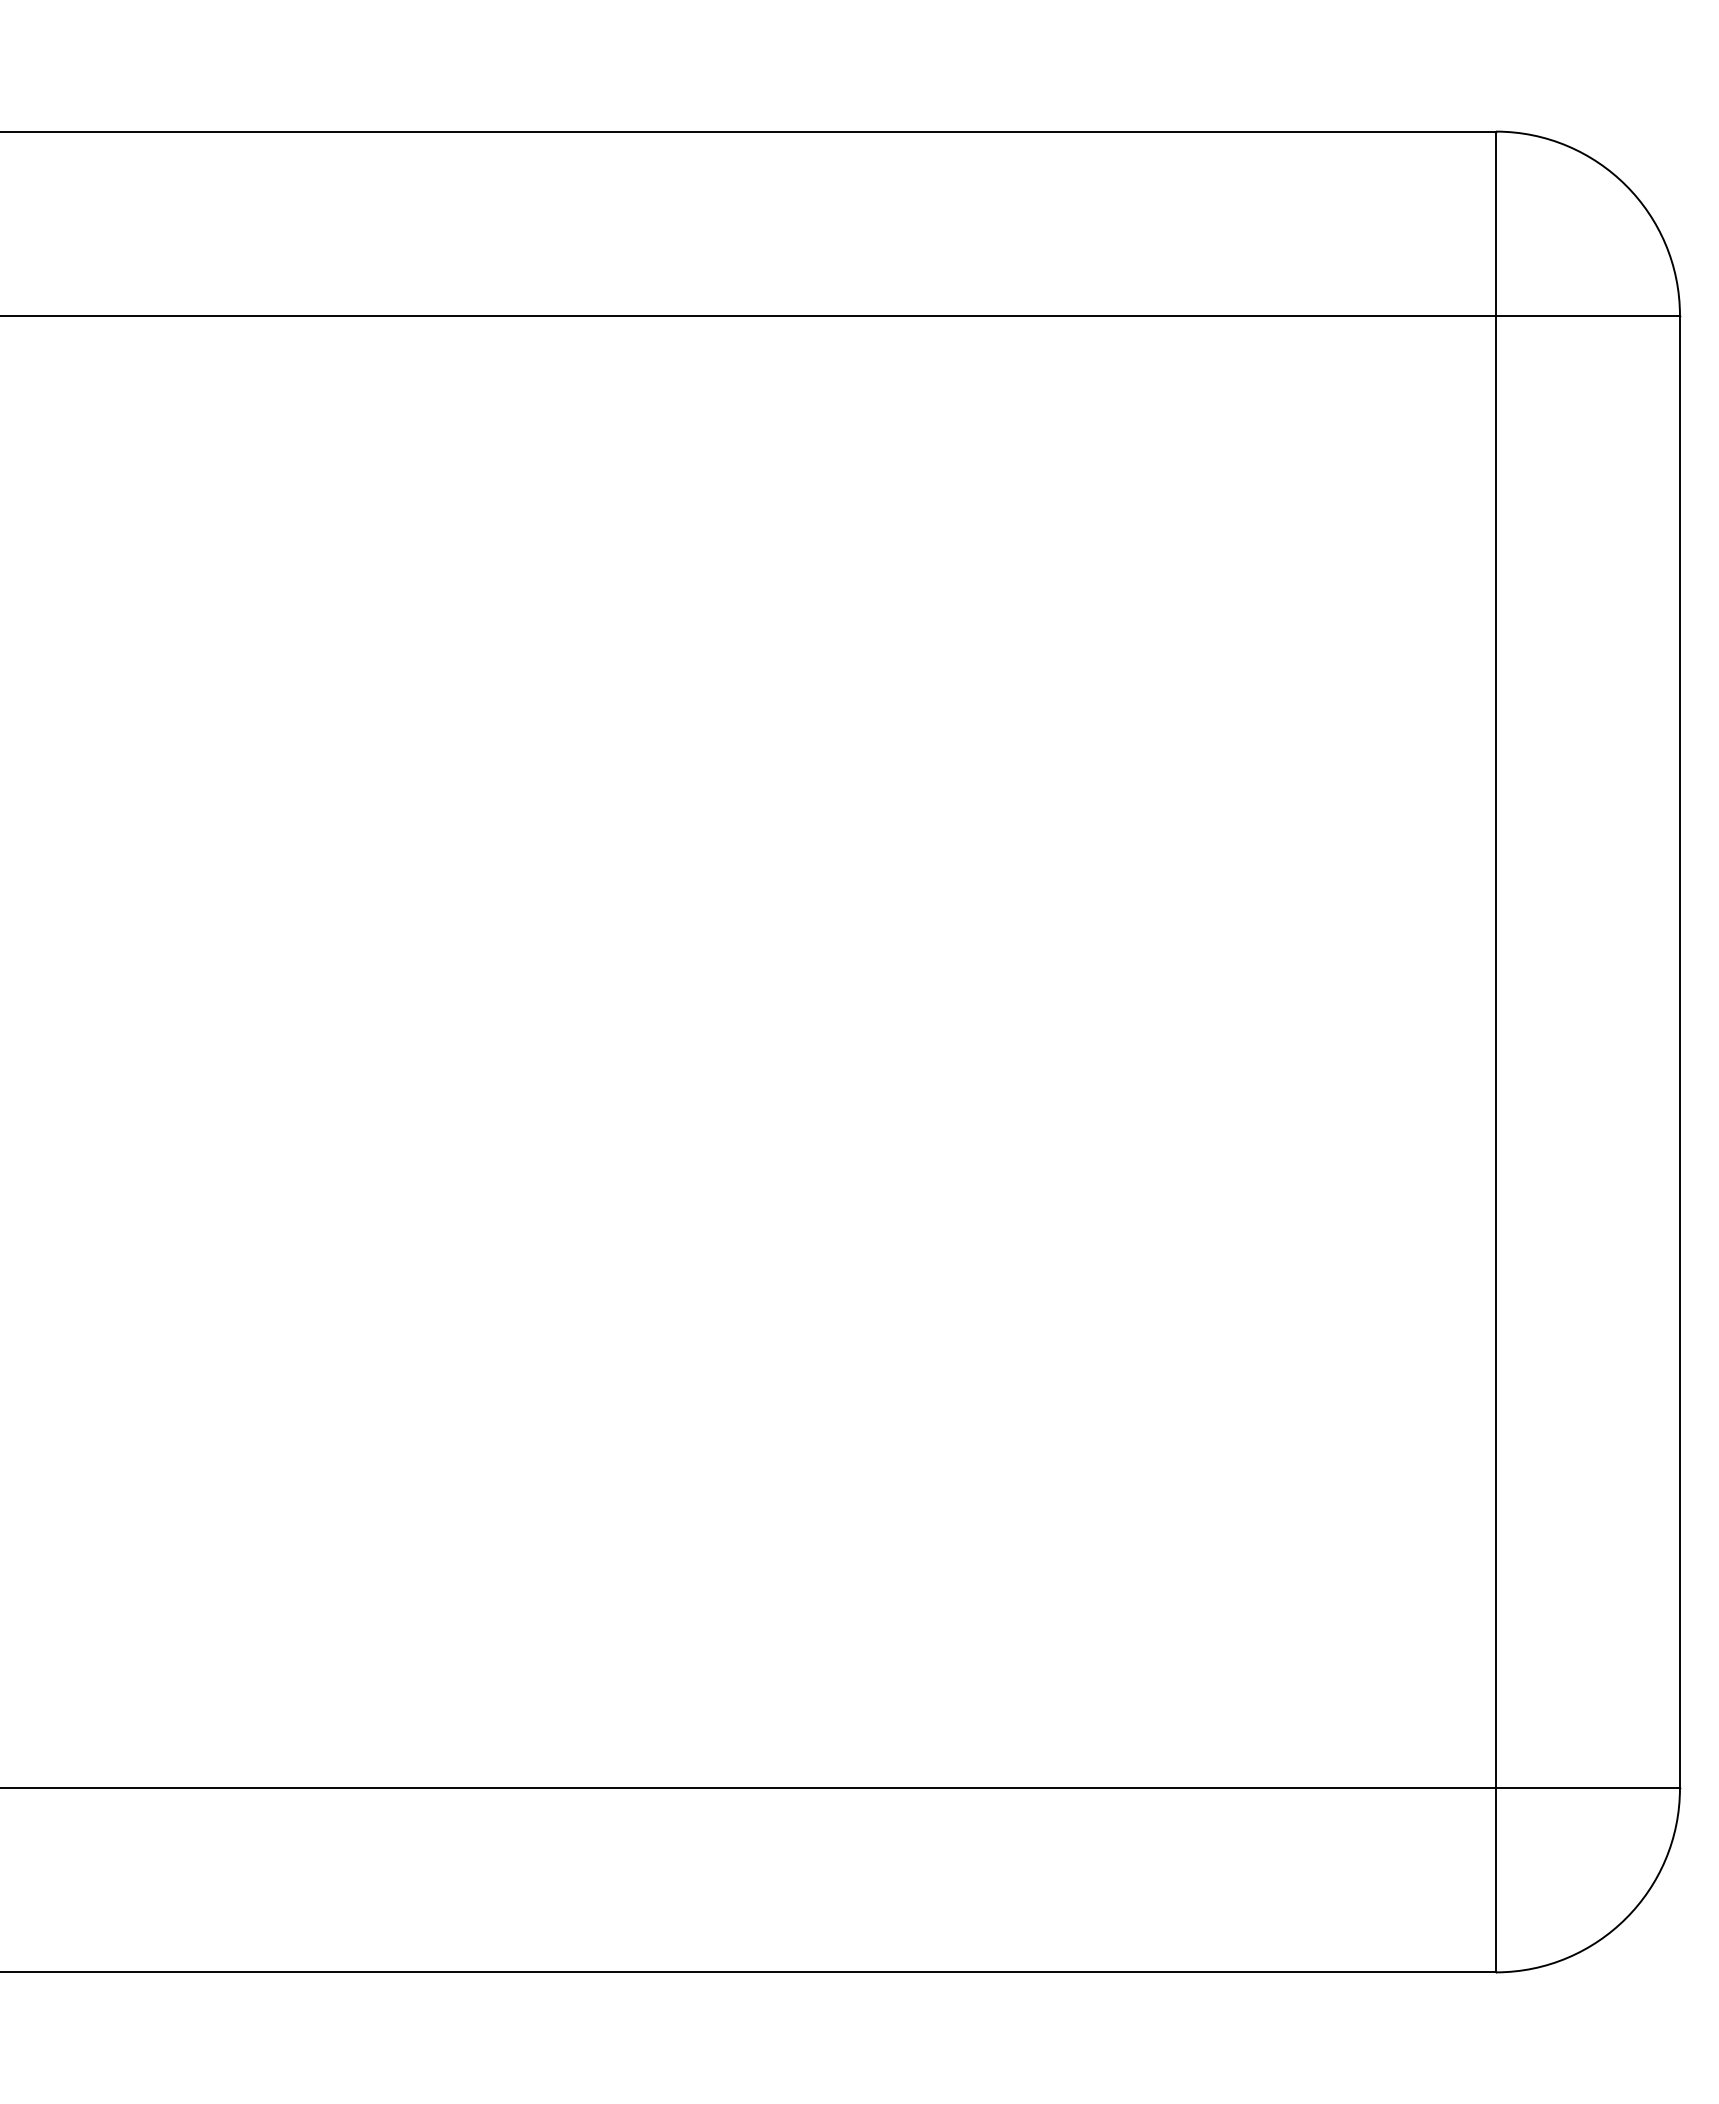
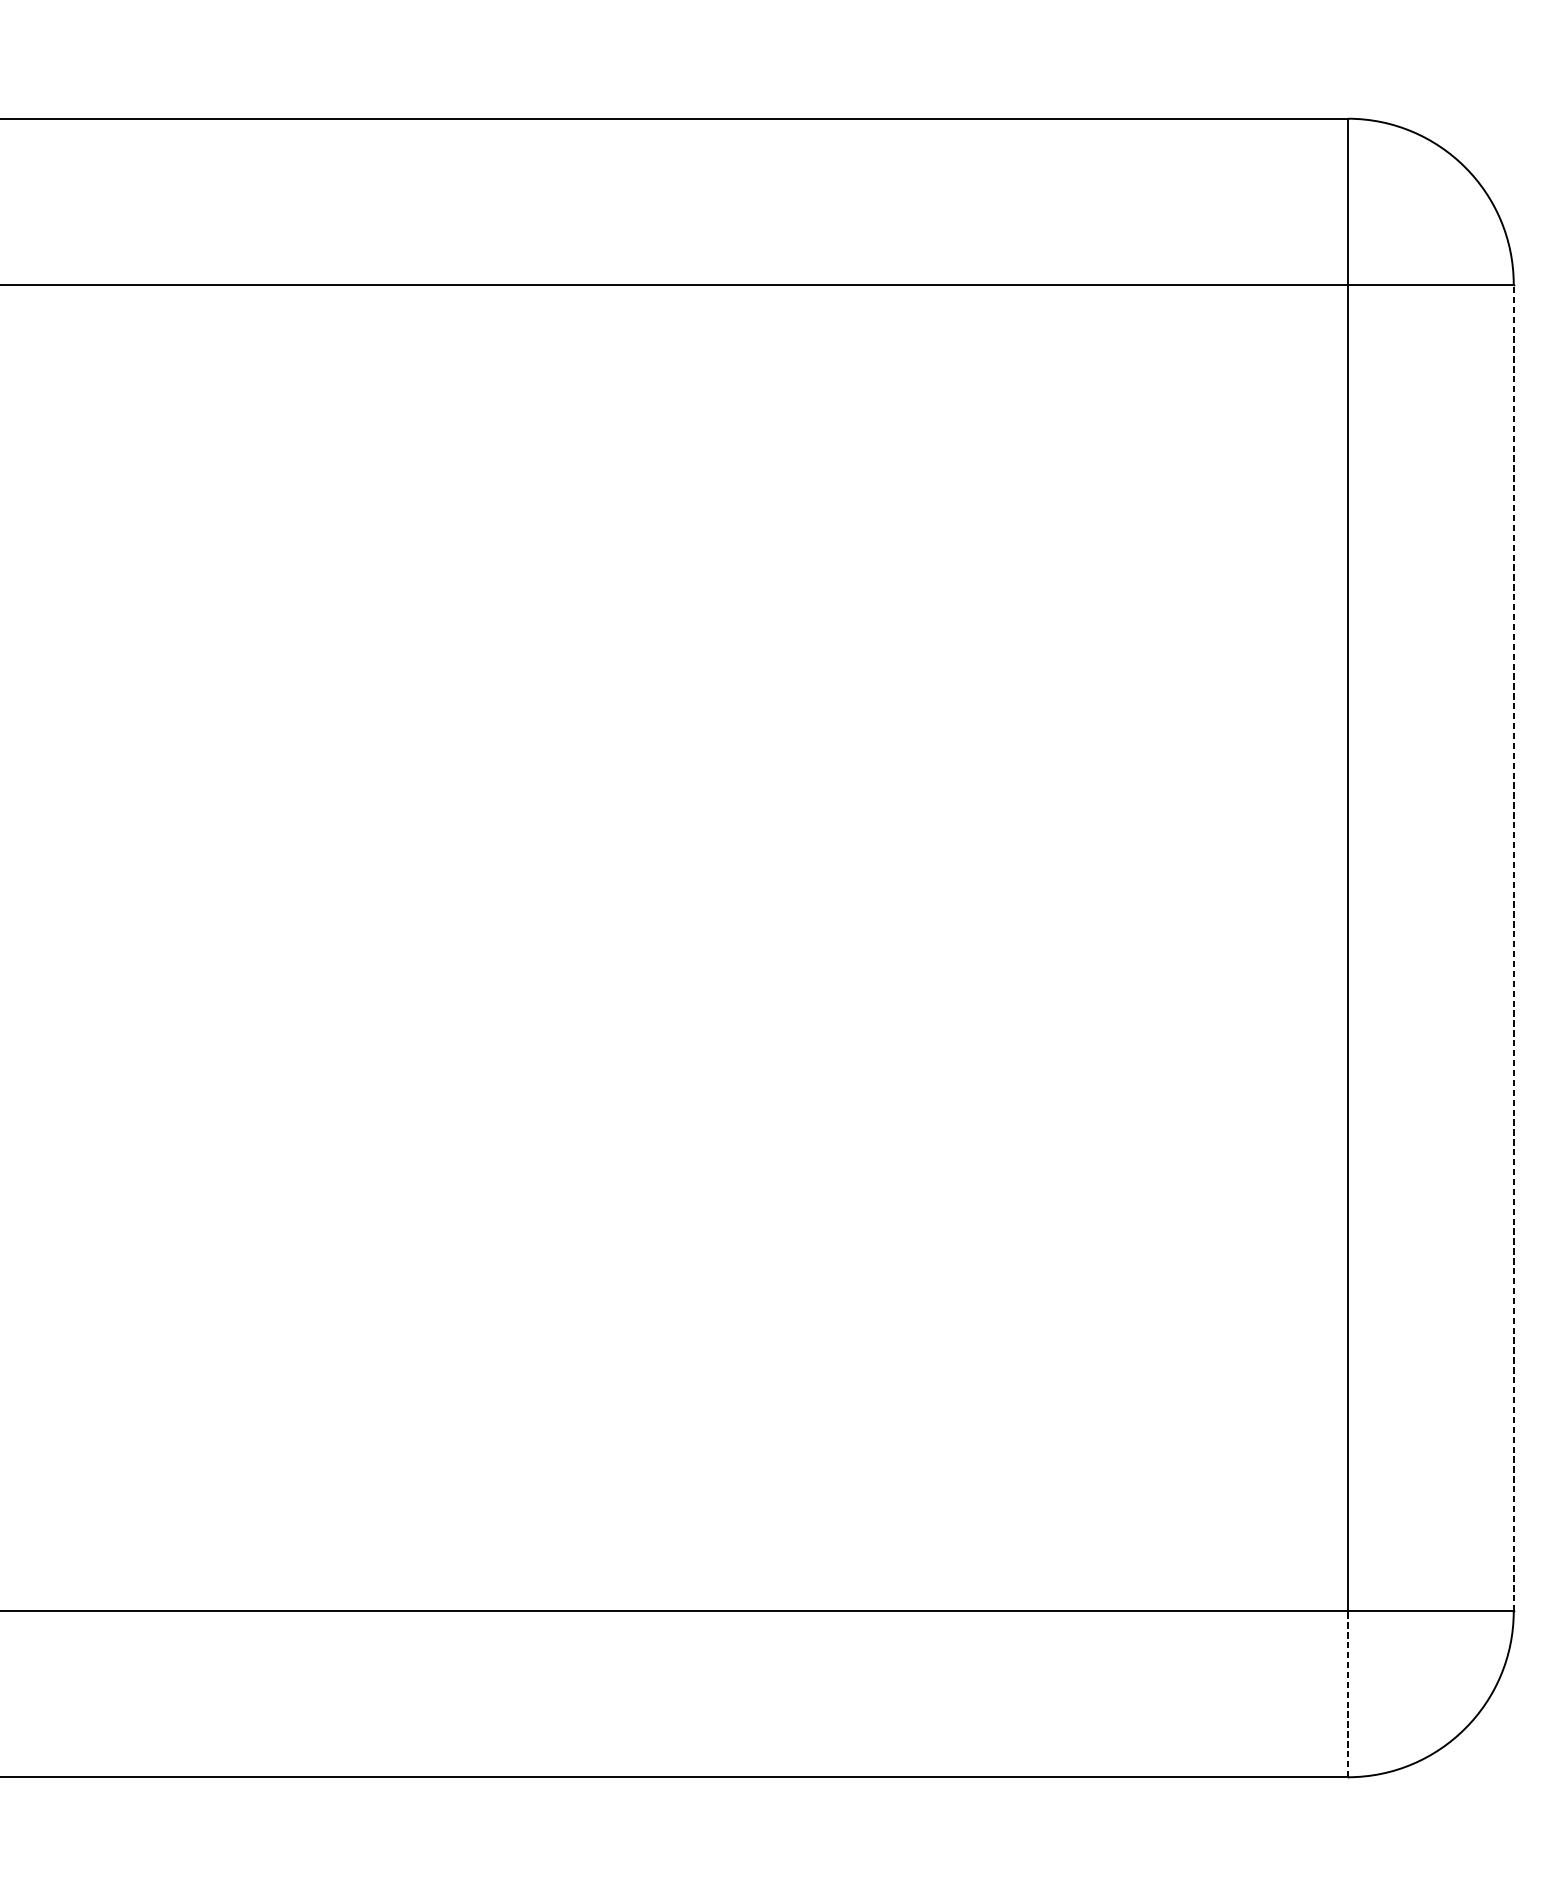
line: (1679, 1051) -> (1513, 947), solid -> dashed
line: (1495, 1879) -> (1347, 1693), solid -> dashed

